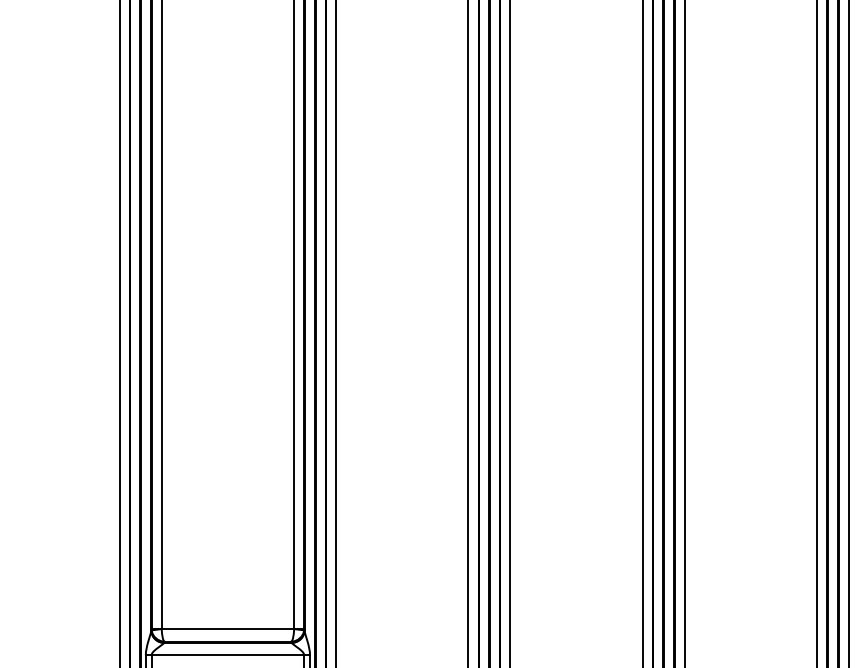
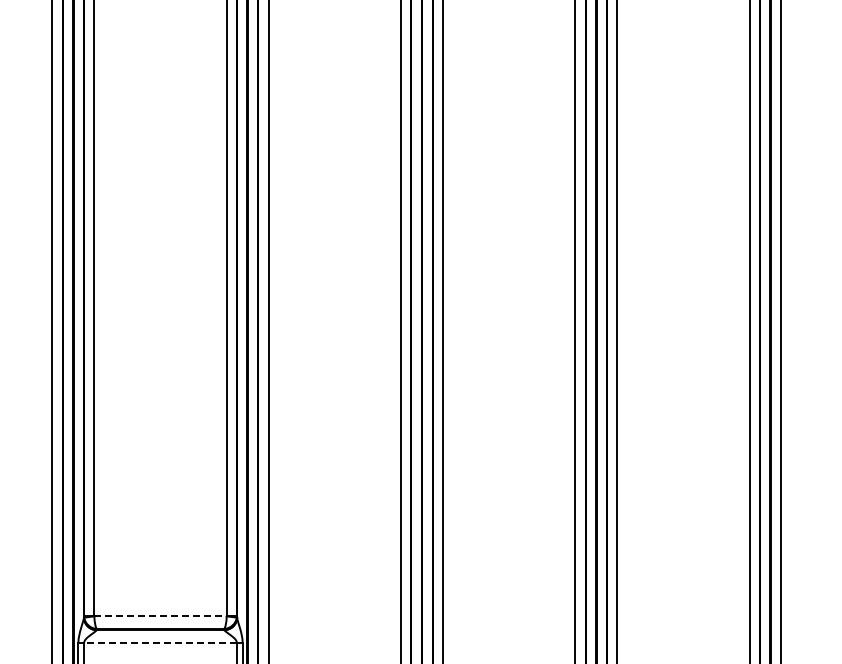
line: (228, 629) -> (161, 616), solid -> dashed
line: (227, 655) -> (160, 642), solid -> dashed

